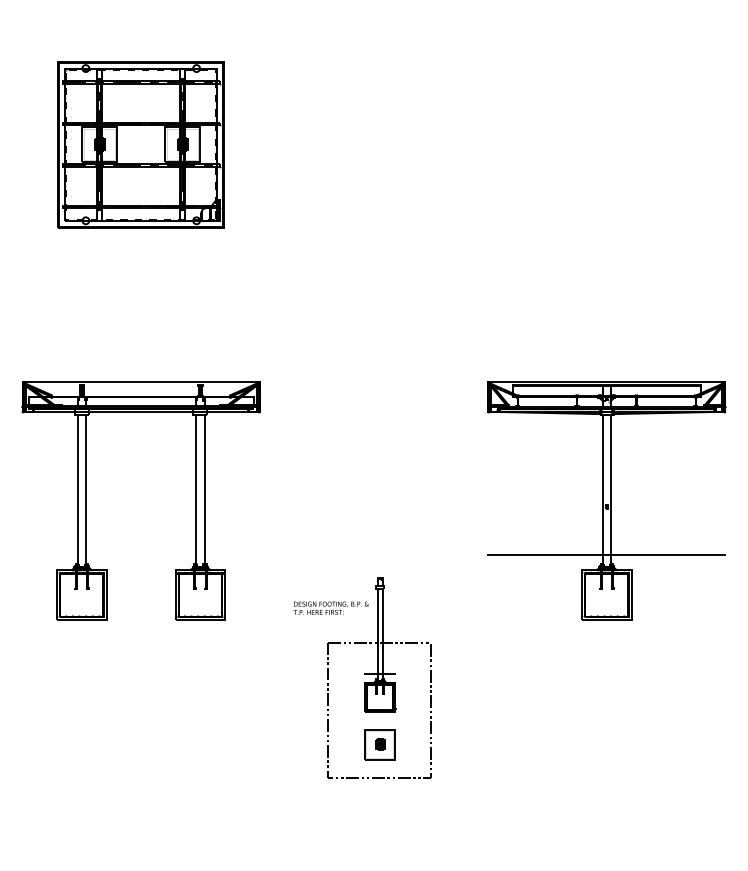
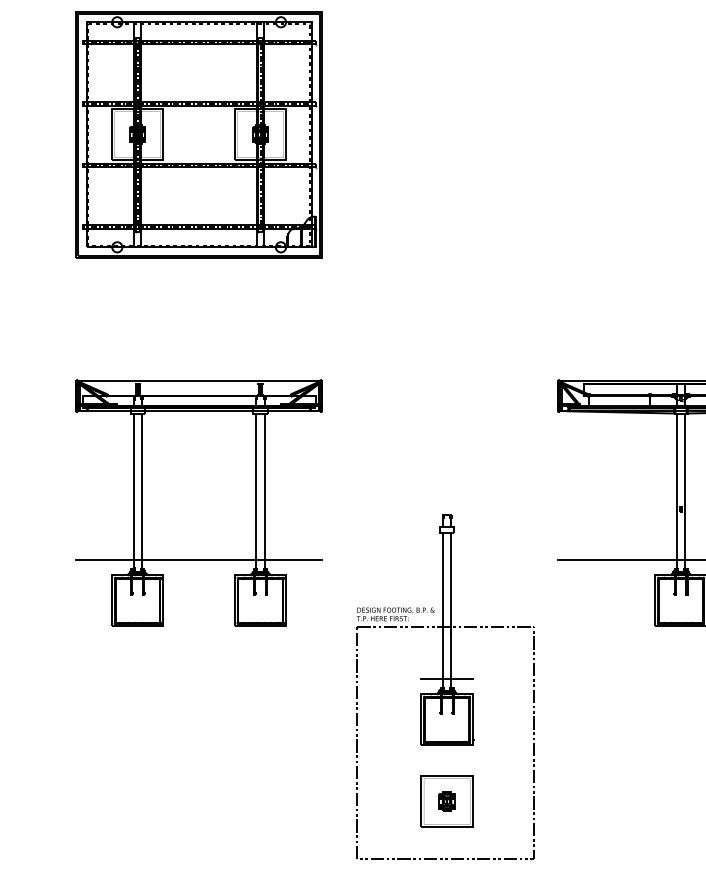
part: (141, 144) -> (199, 134), size x1.43
line: (140, 555) -> (198, 559), added
part: (379, 678) -> (445, 687), size x1.67

